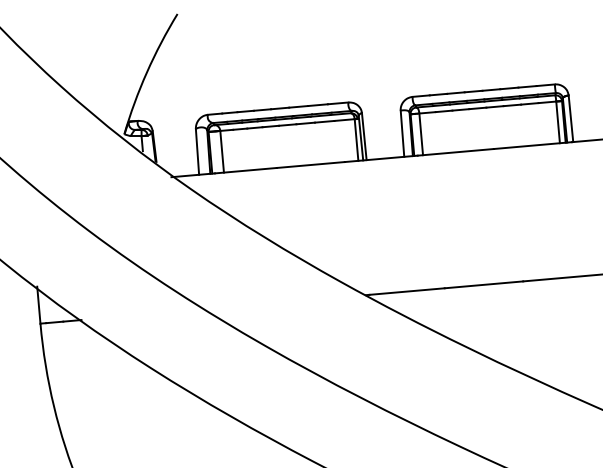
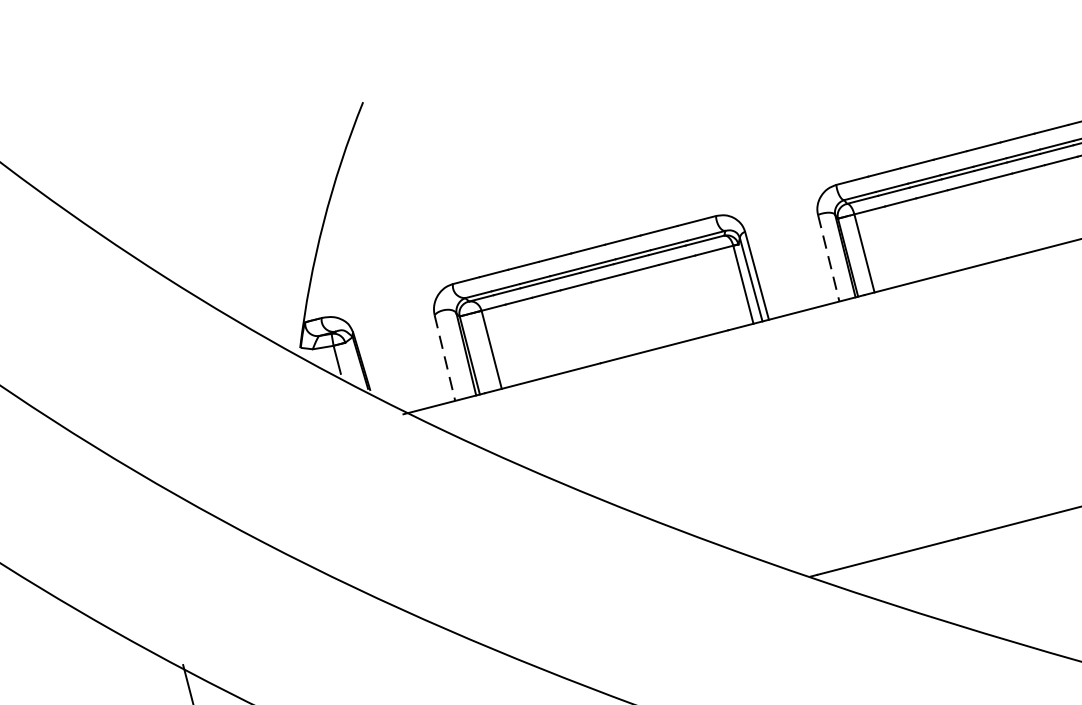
line: (402, 134) -> (828, 259), solid -> dashed
line: (197, 151) -> (444, 357), solid -> dashed

